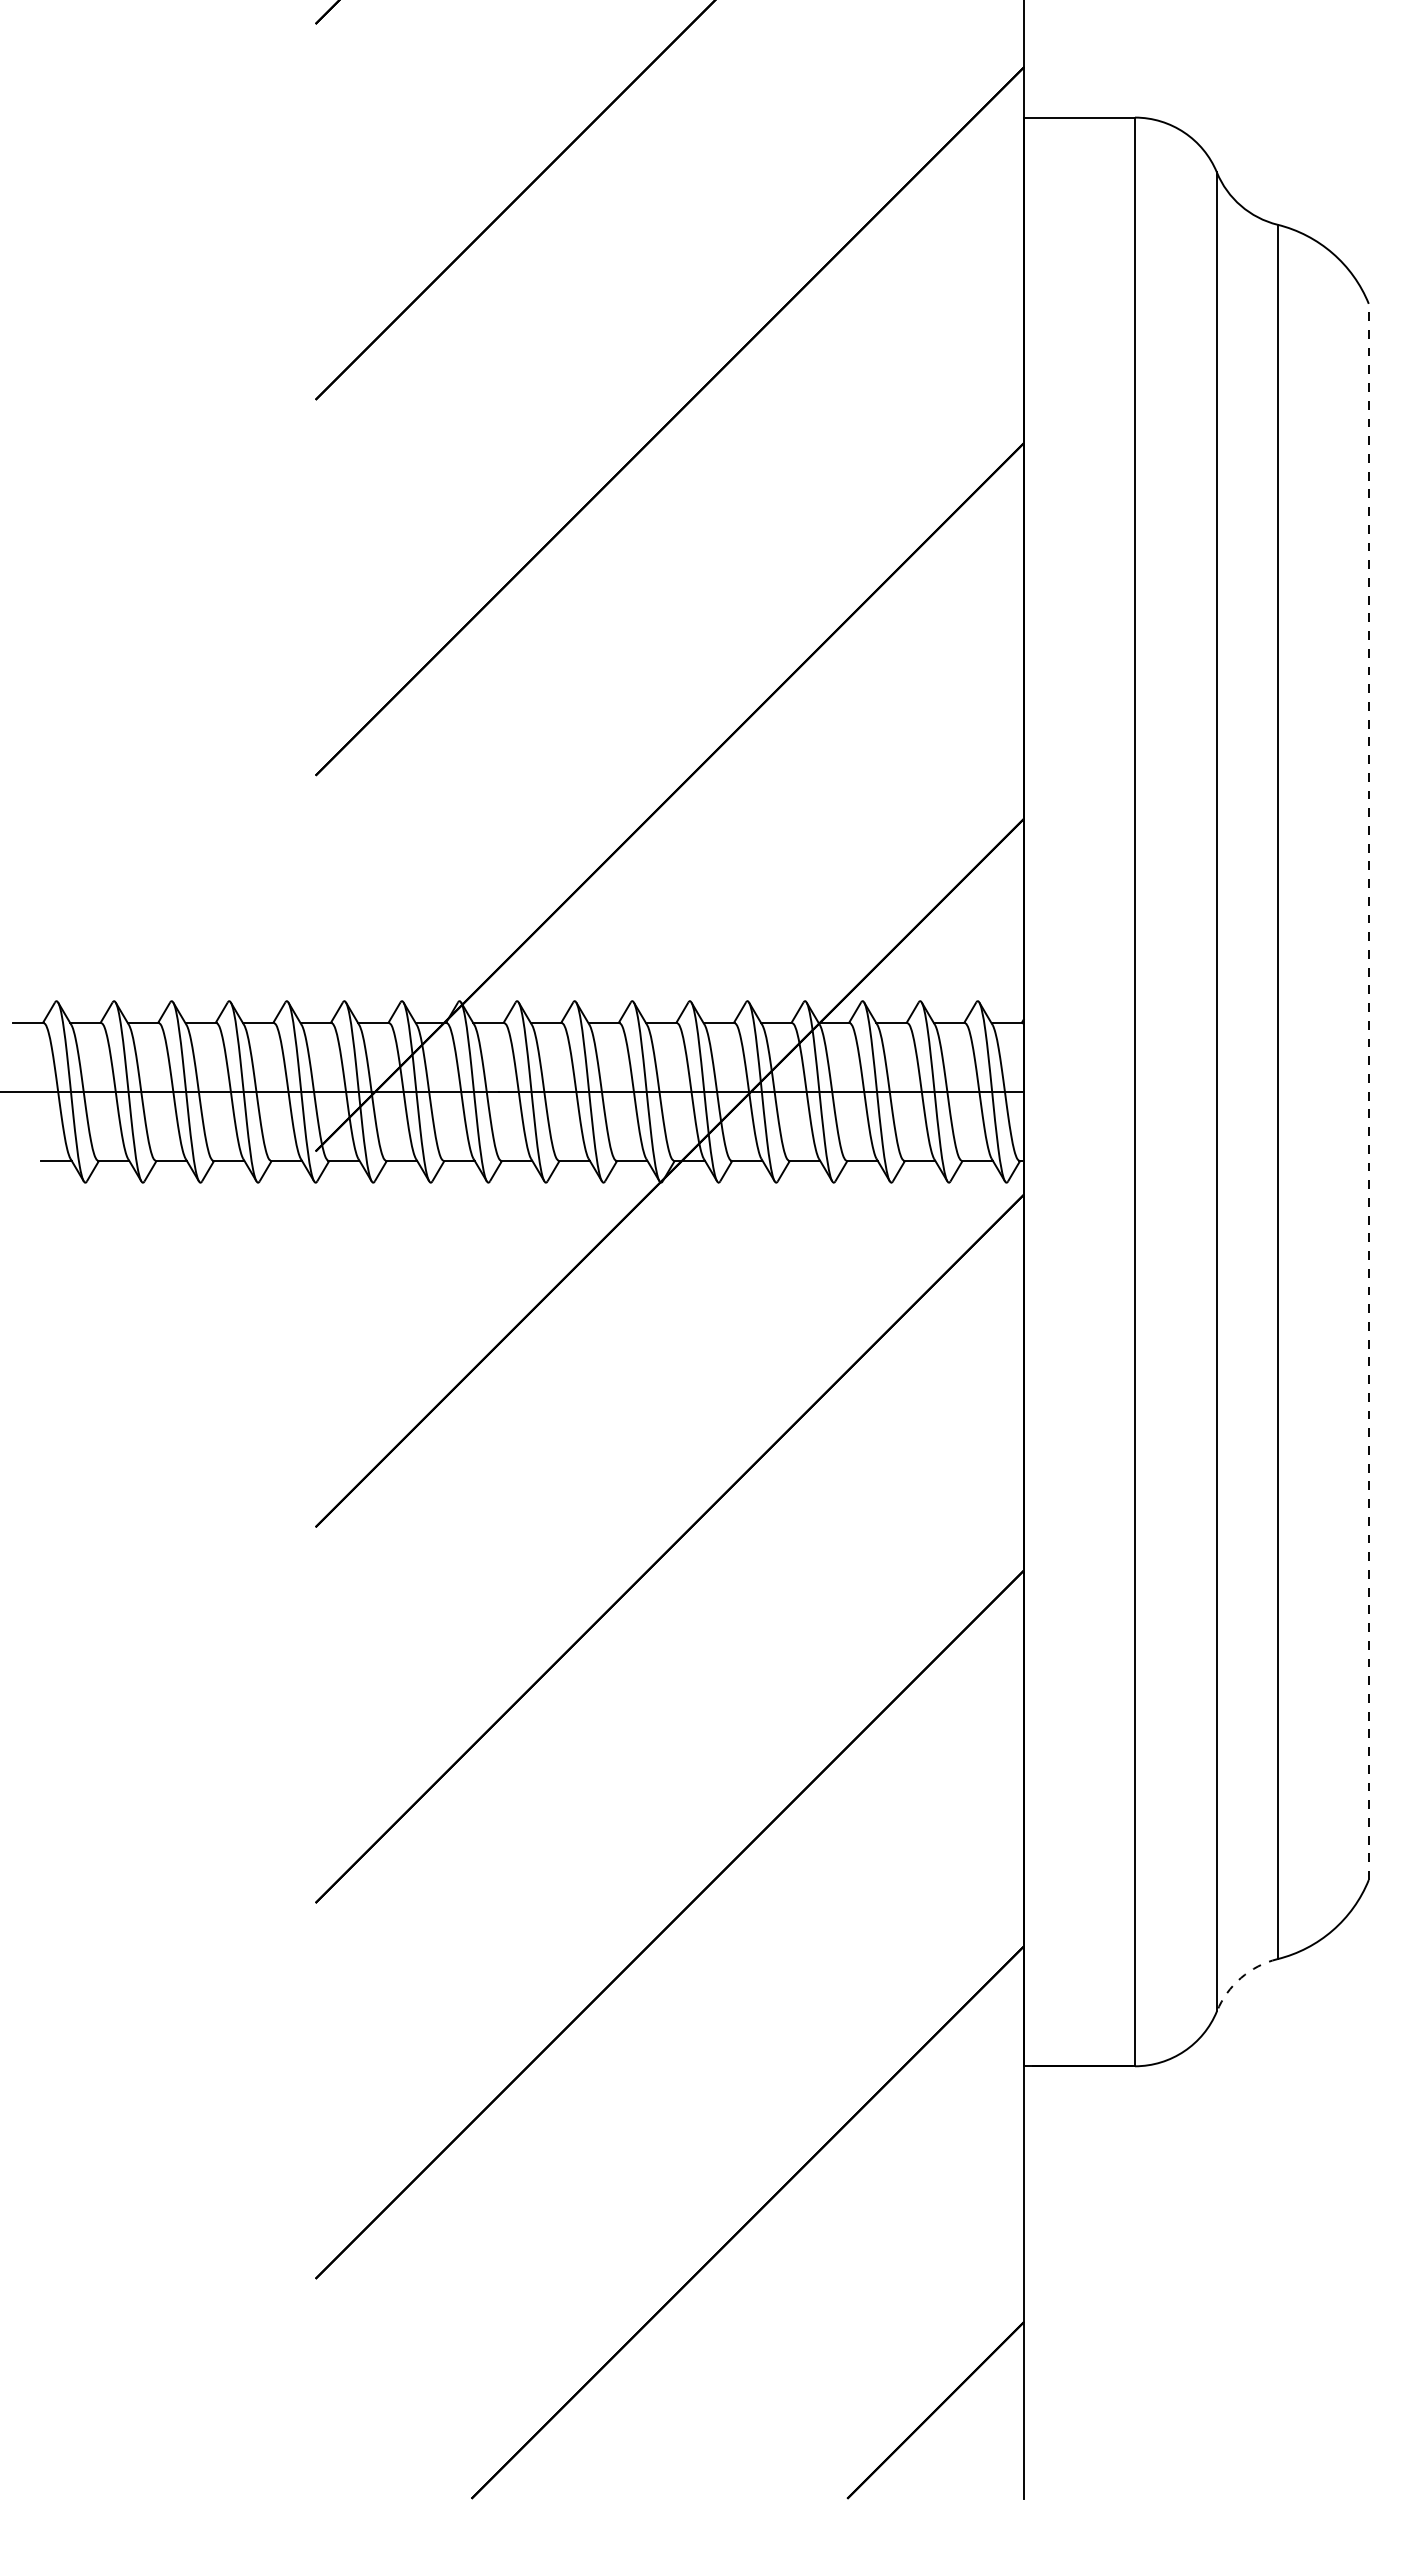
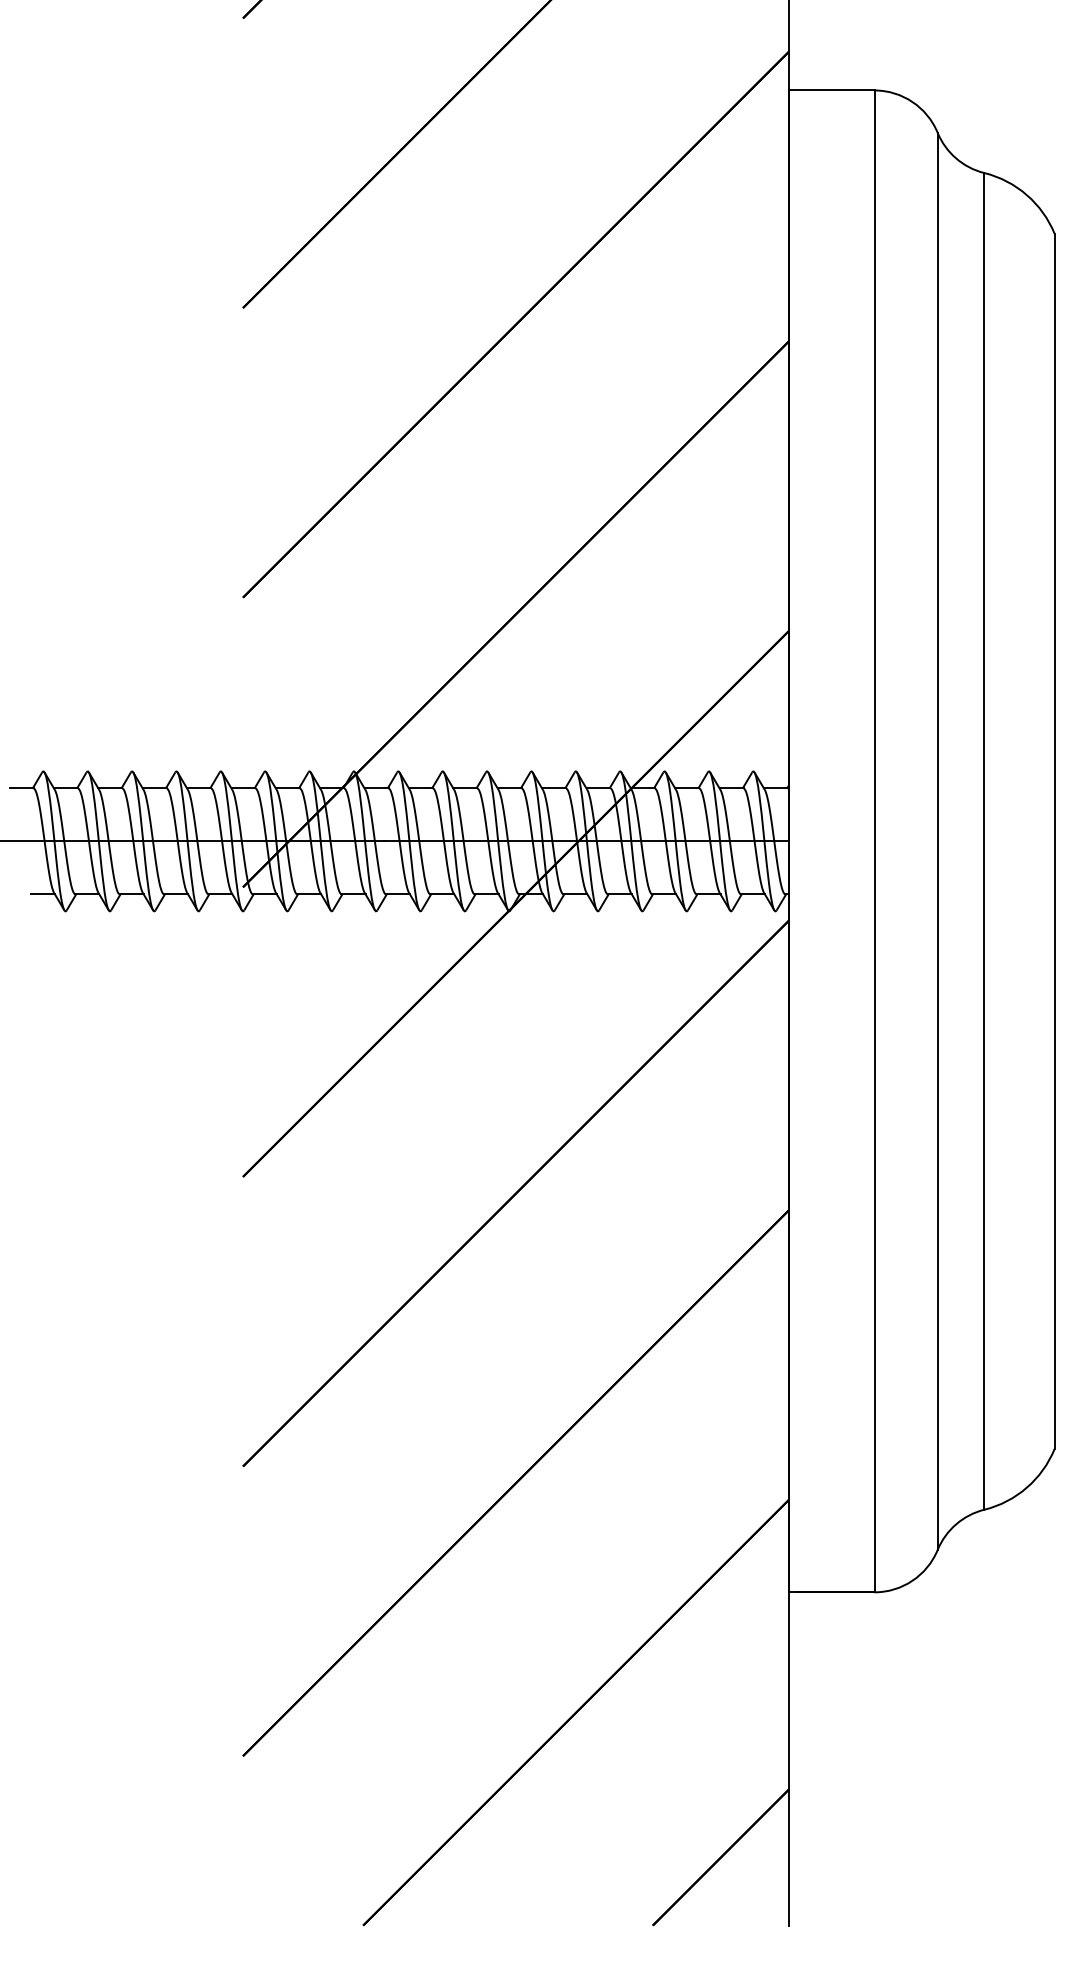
line: (1368, 1091) -> (1054, 841), dashed -> solid
arc: (1241, 1978) -> (956, 1524), dashed -> solid

